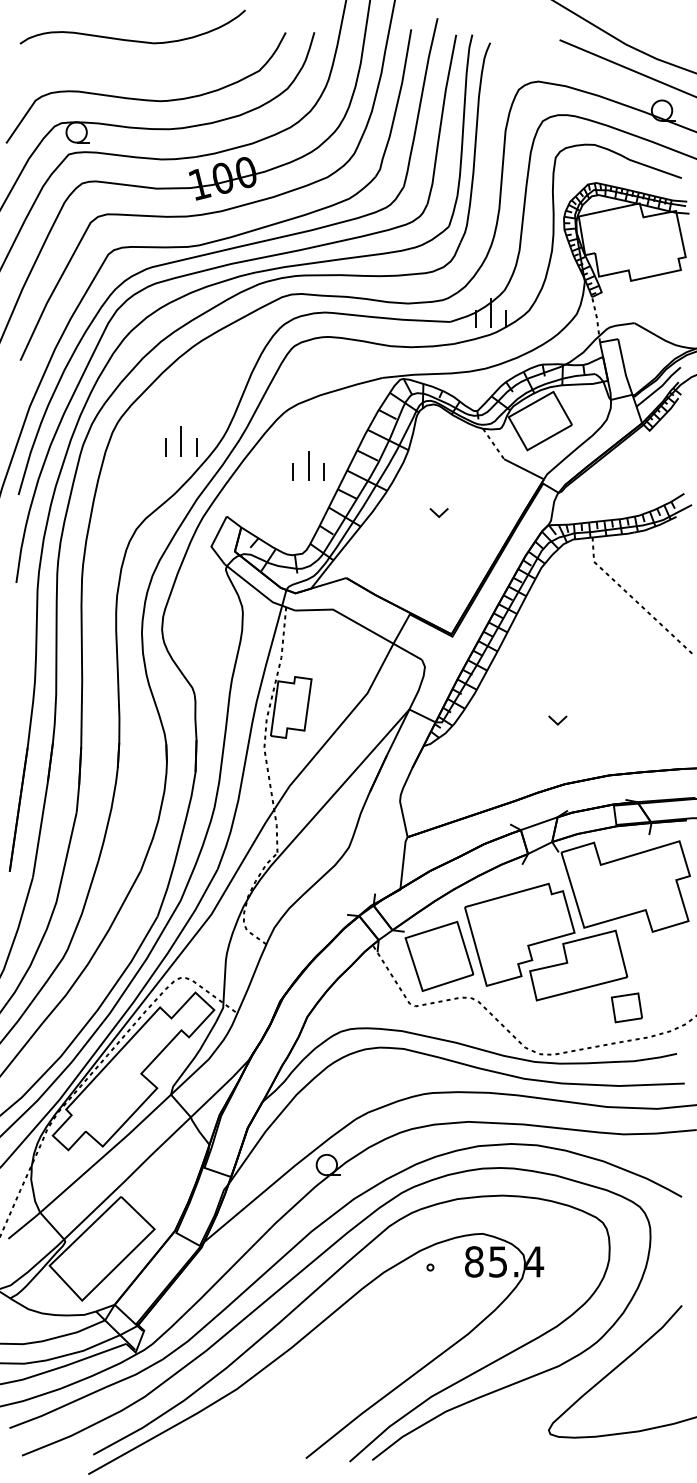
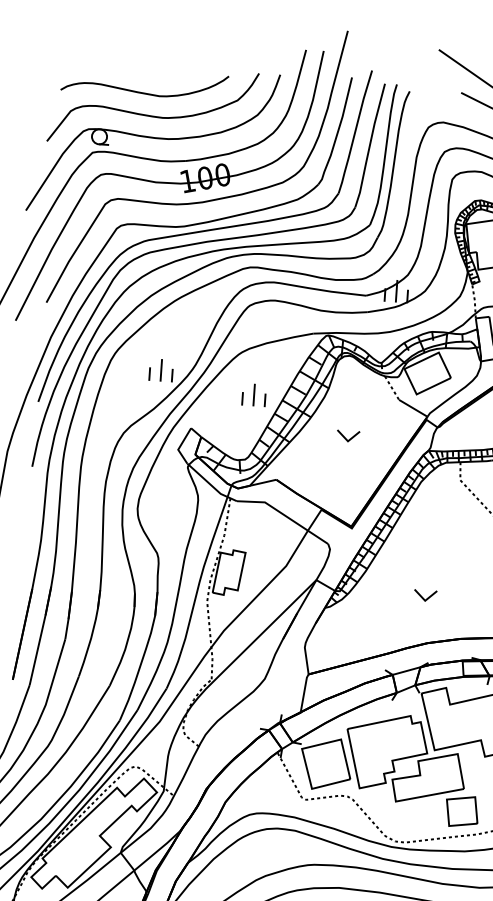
curve: (130, 39) -> (142, 92), moved
part: (438, 512) -> (347, 435), size x1.67
part: (557, 720) -> (425, 595), size x1.67
part: (626, 1007) -> (461, 811), size x1.43

